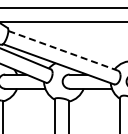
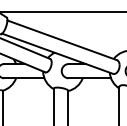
line: (63, 51) -> (62, 41), dashed -> solid

